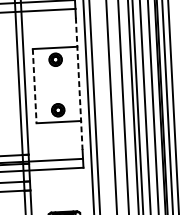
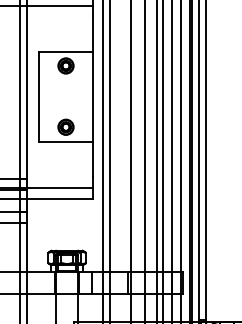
line: (79, 84) -> (93, 97), dashed -> solid
line: (34, 86) -> (38, 97), dashed -> solid

